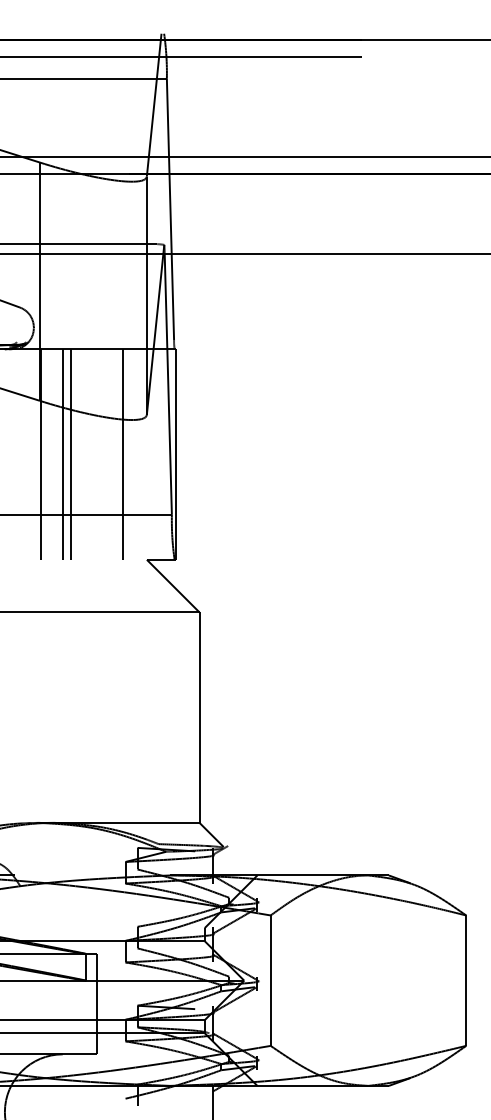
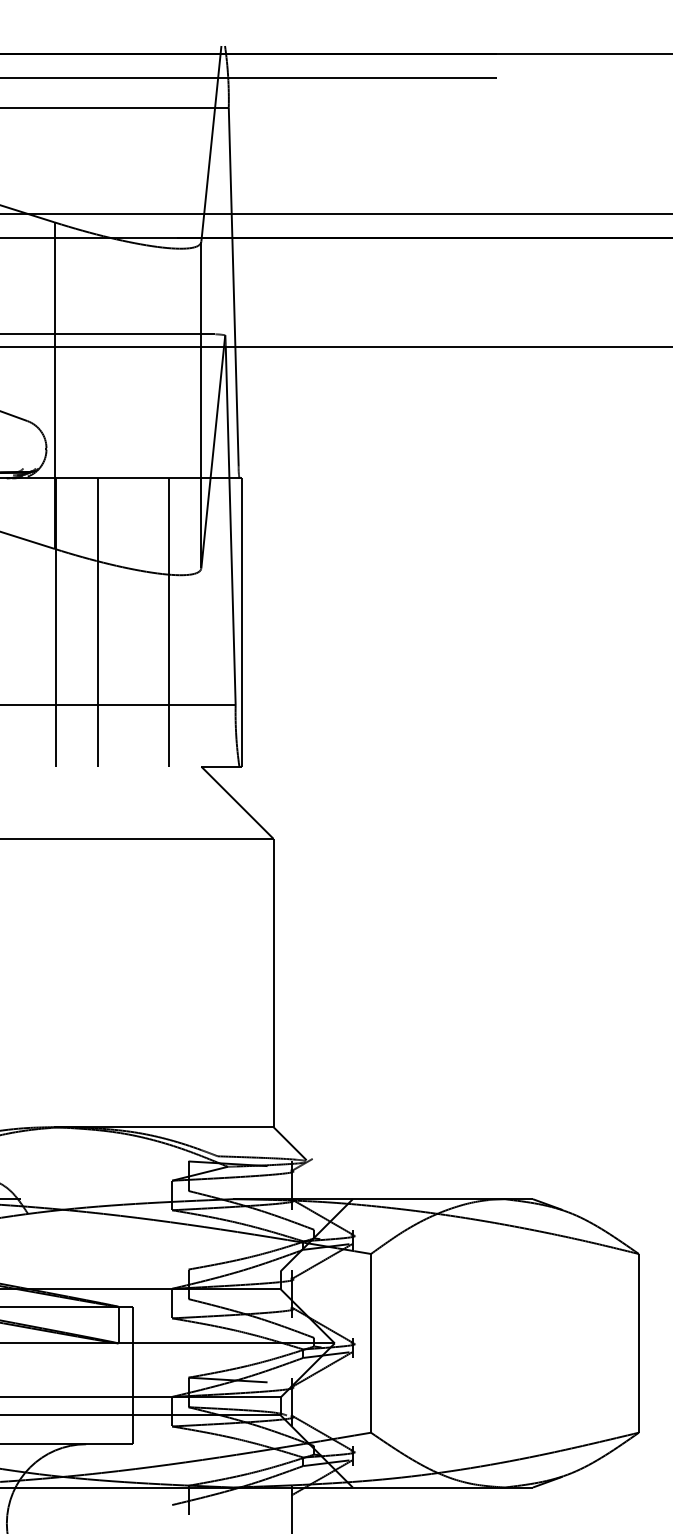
line: (63, 454) -> (86, 622), removed

